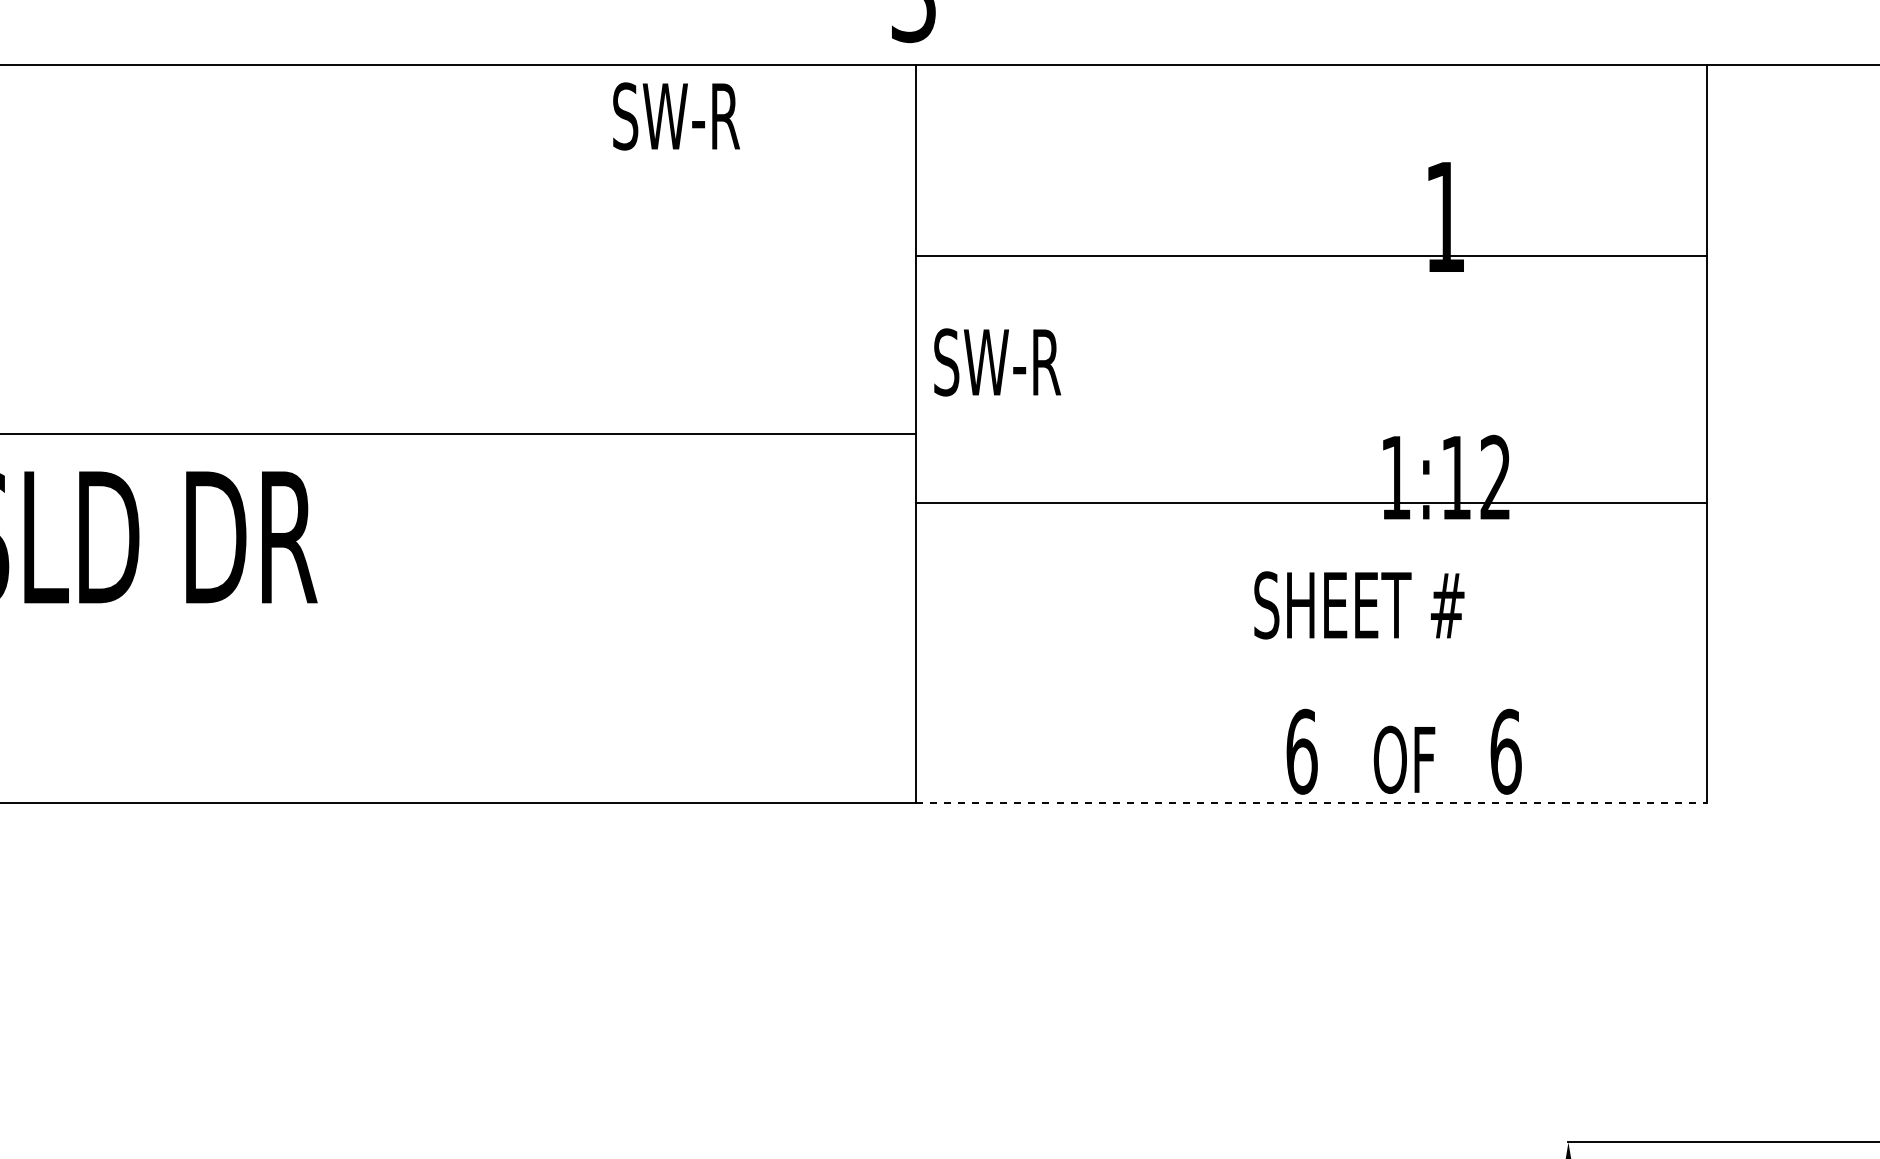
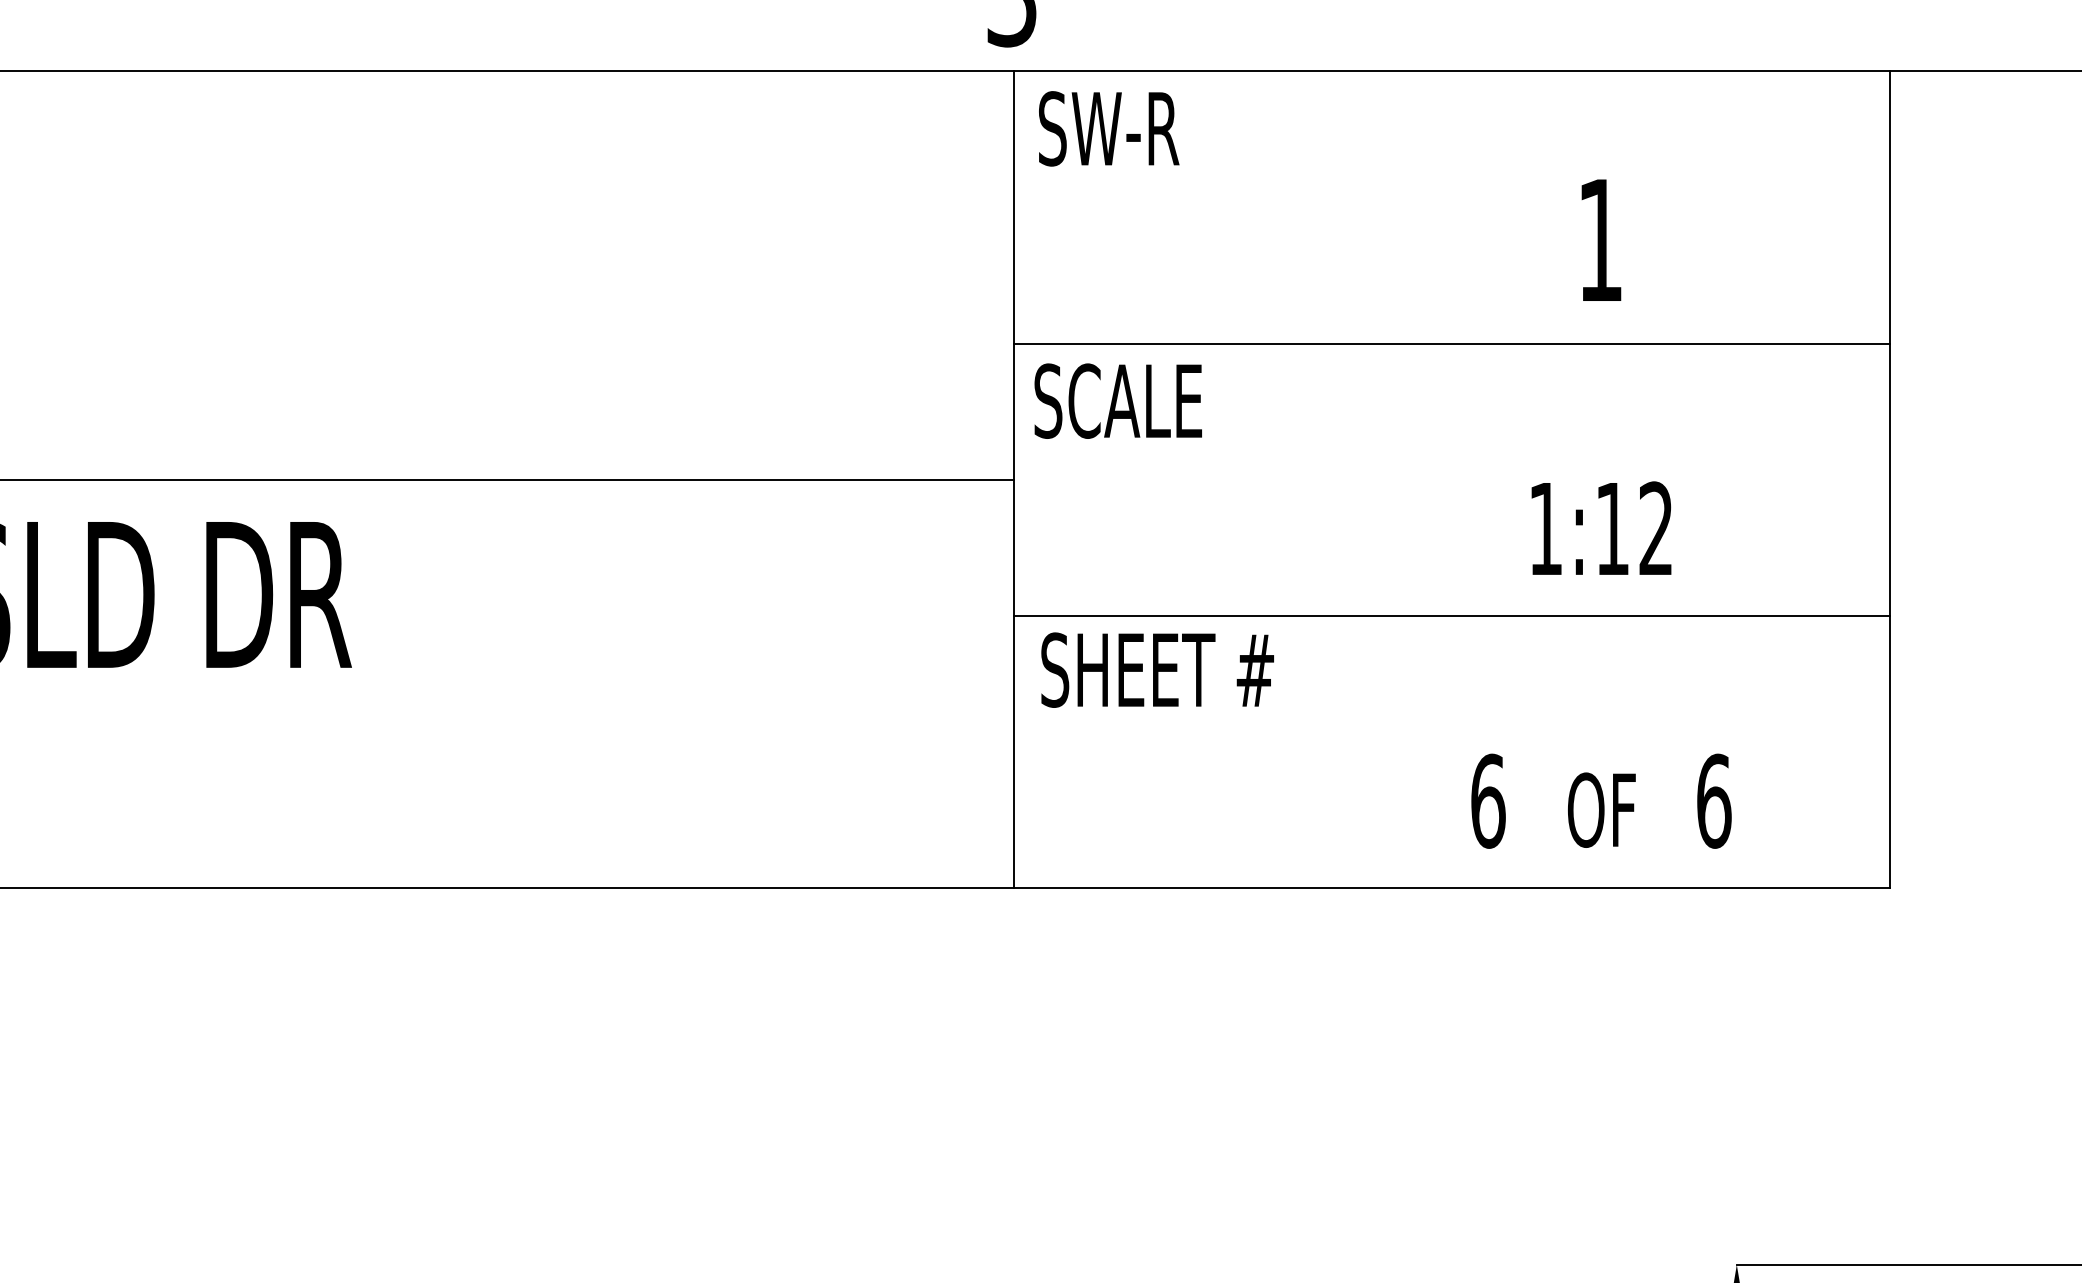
text: (676, 116) -> (1109, 128), moved
line: (1310, 255) -> (1451, 343), moved
text: (1024, 362) -> (1134, 401), SW-R -> SCALE
line: (1310, 502) -> (1451, 616), moved
text: (1359, 605) -> (1157, 670), moved
text: (1403, 751) -> (1600, 800), moved
line: (1311, 802) -> (1452, 888), dashed -> solid

